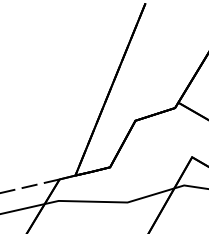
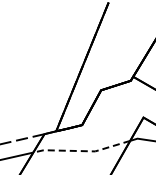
line: (110, 202) -> (82, 151), solid -> dashed

